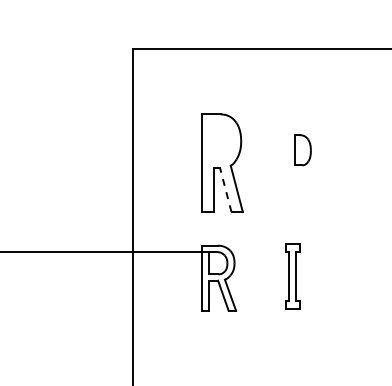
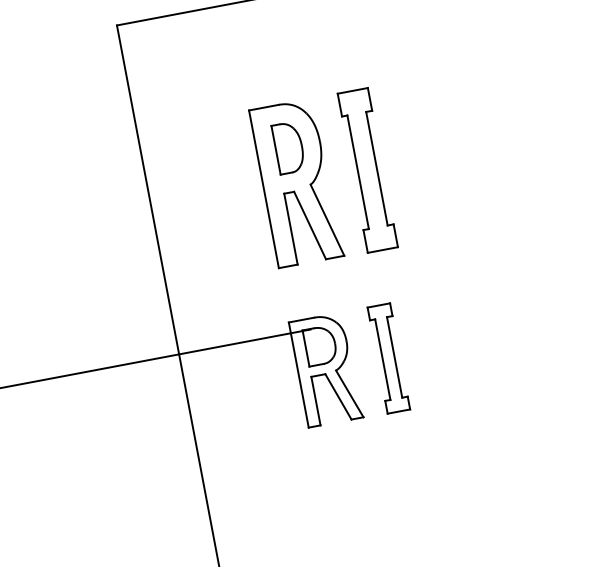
part: (302, 150) -> (288, 148), moved
part: (266, 163) -> (367, 170), added
line: (225, 190) -> (309, 226), dashed -> solid
part: (292, 276) -> (388, 358), moved

